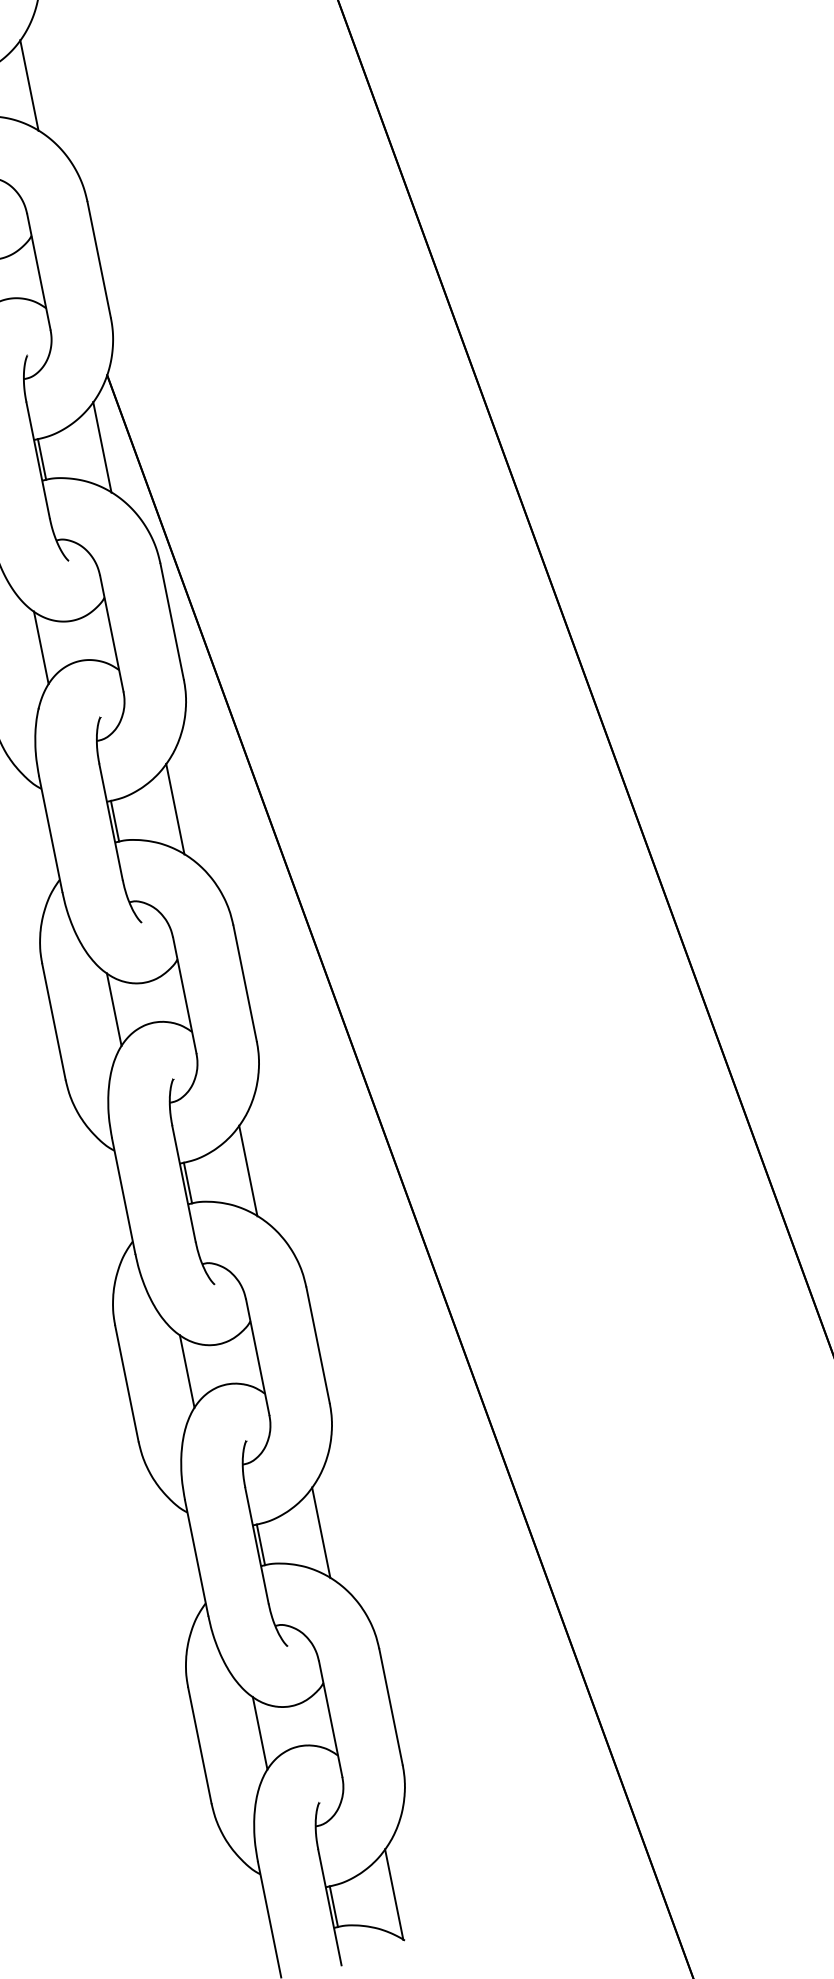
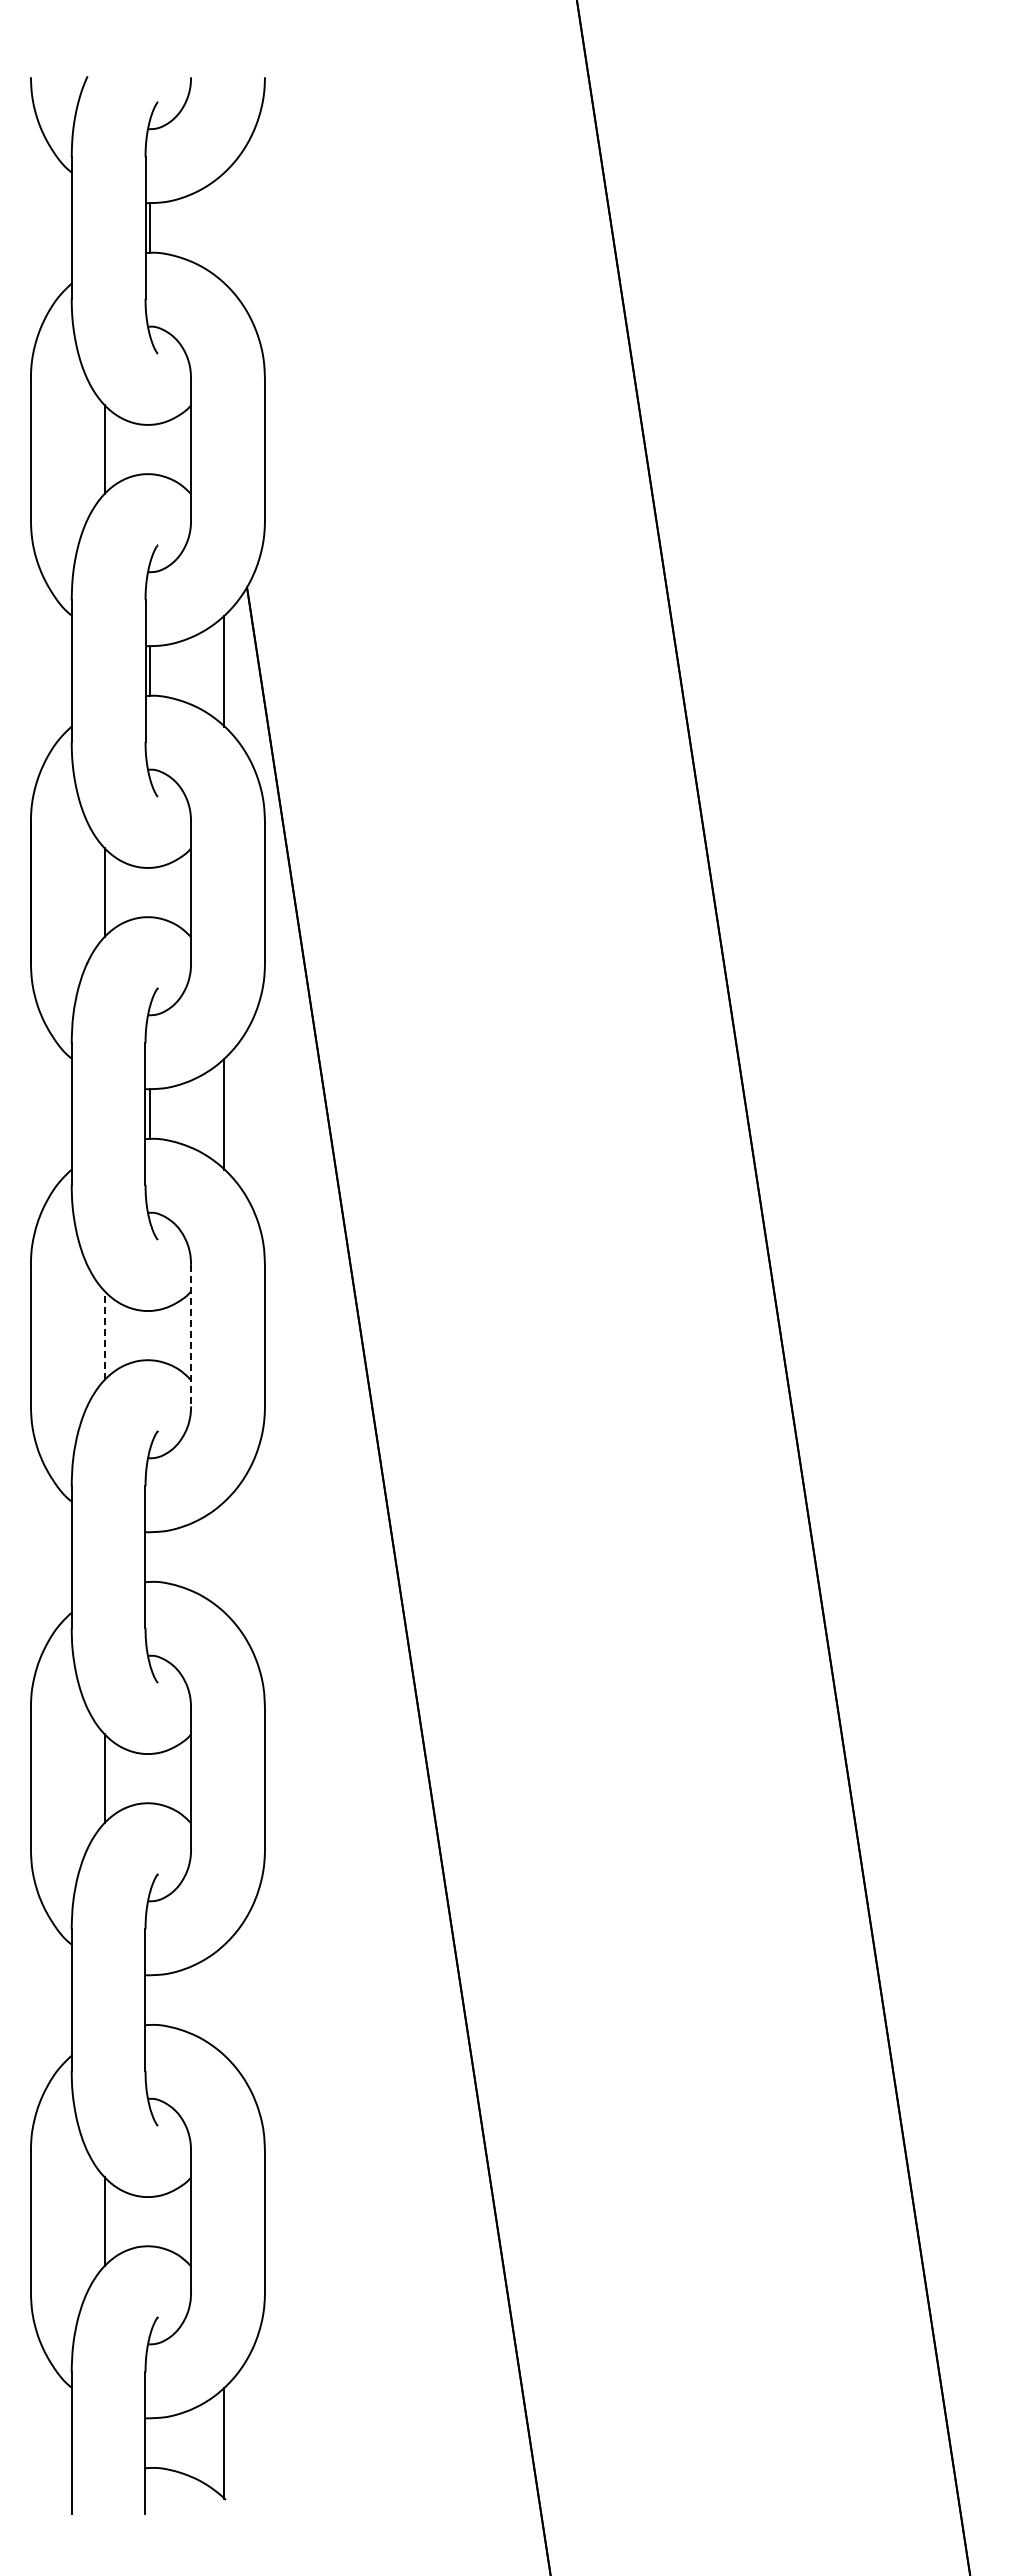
line: (29, 85) -> (224, 227), removed
line: (185, 995) -> (191, 1335), solid -> dashed
line: (113, 1008) -> (104, 1334), solid -> dashed
line: (248, 1170) -> (224, 1556), removed
line: (187, 1182) -> (150, 1556), removed
line: (321, 1532) -> (224, 1999), removed
line: (261, 1545) -> (150, 2000), removed
line: (334, 1906) -> (150, 2443), removed

